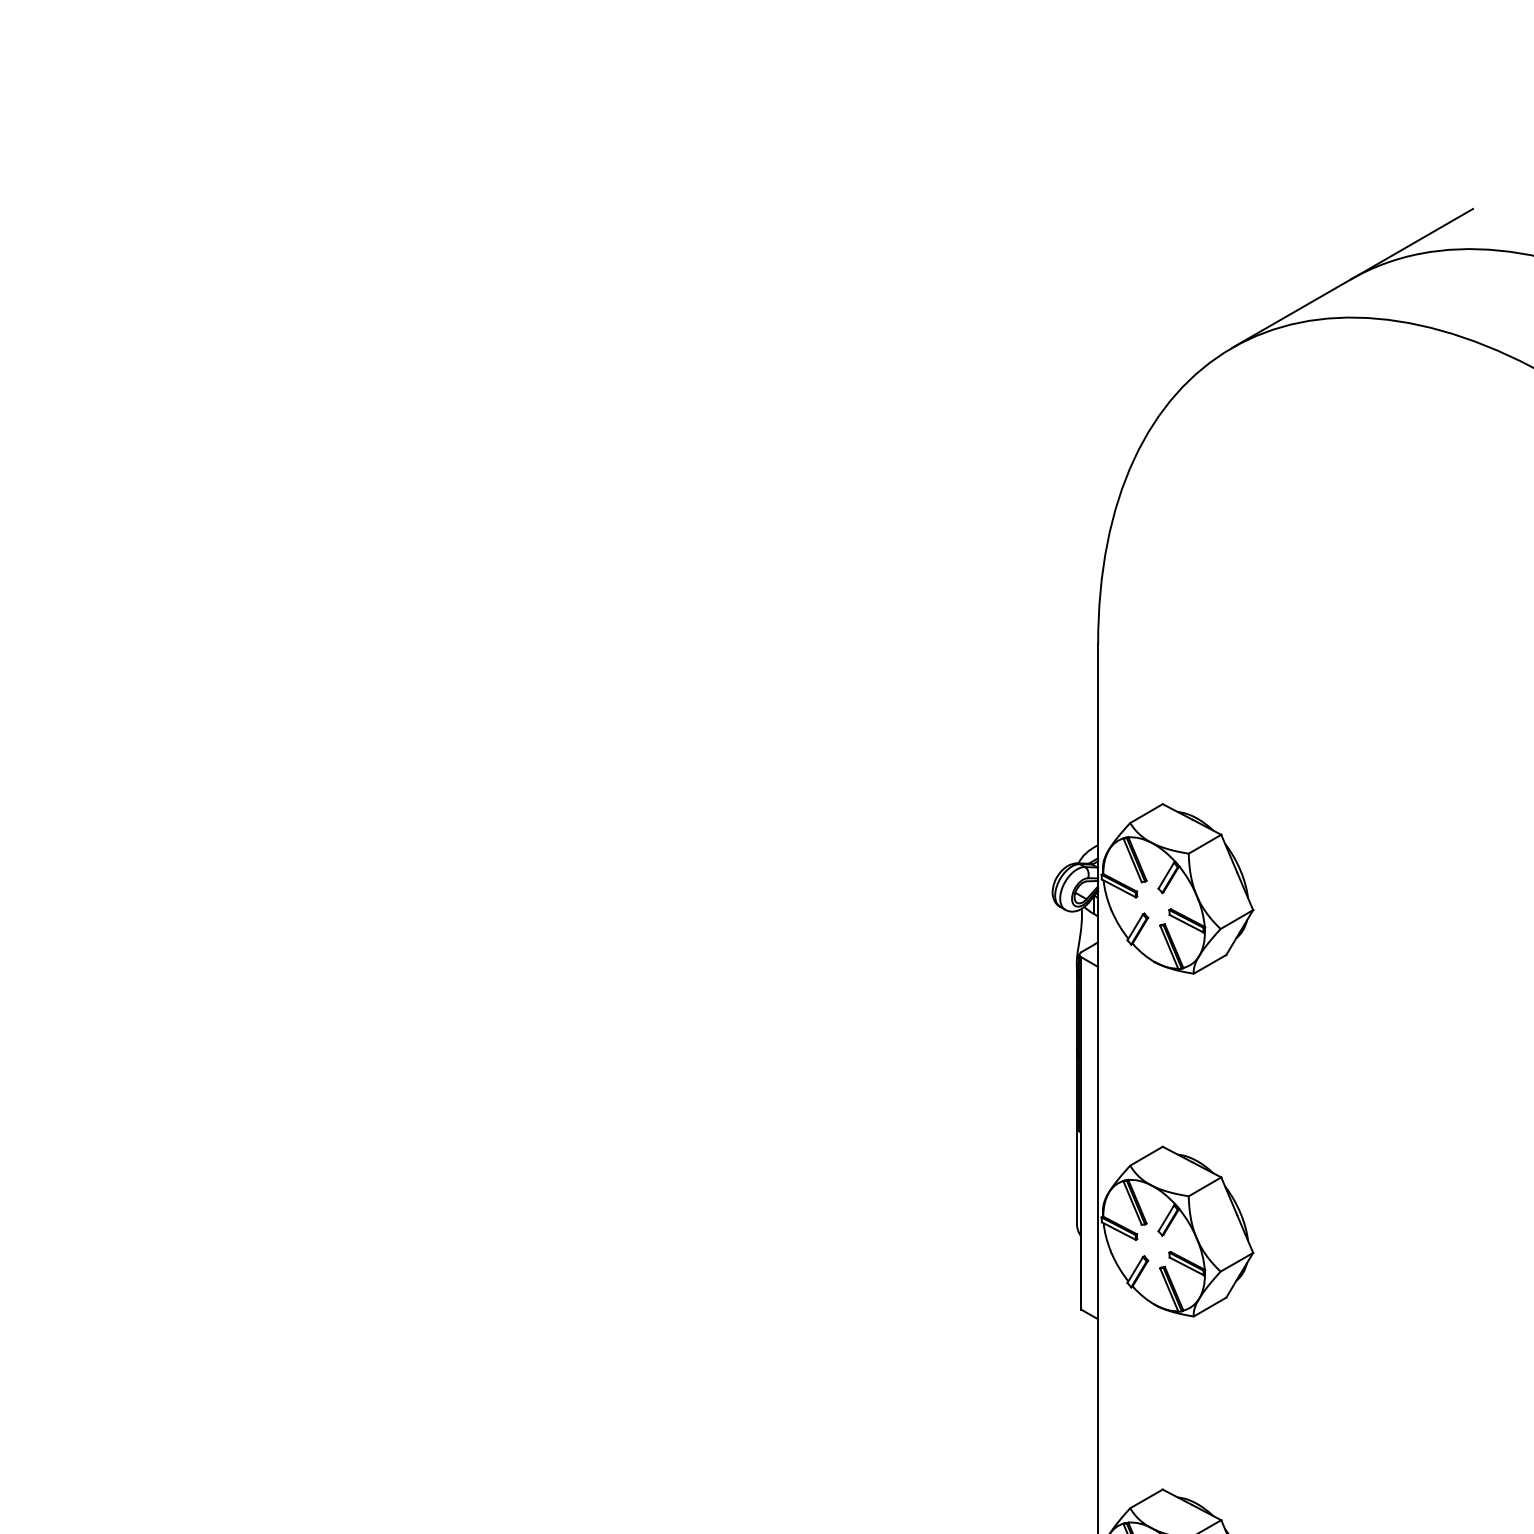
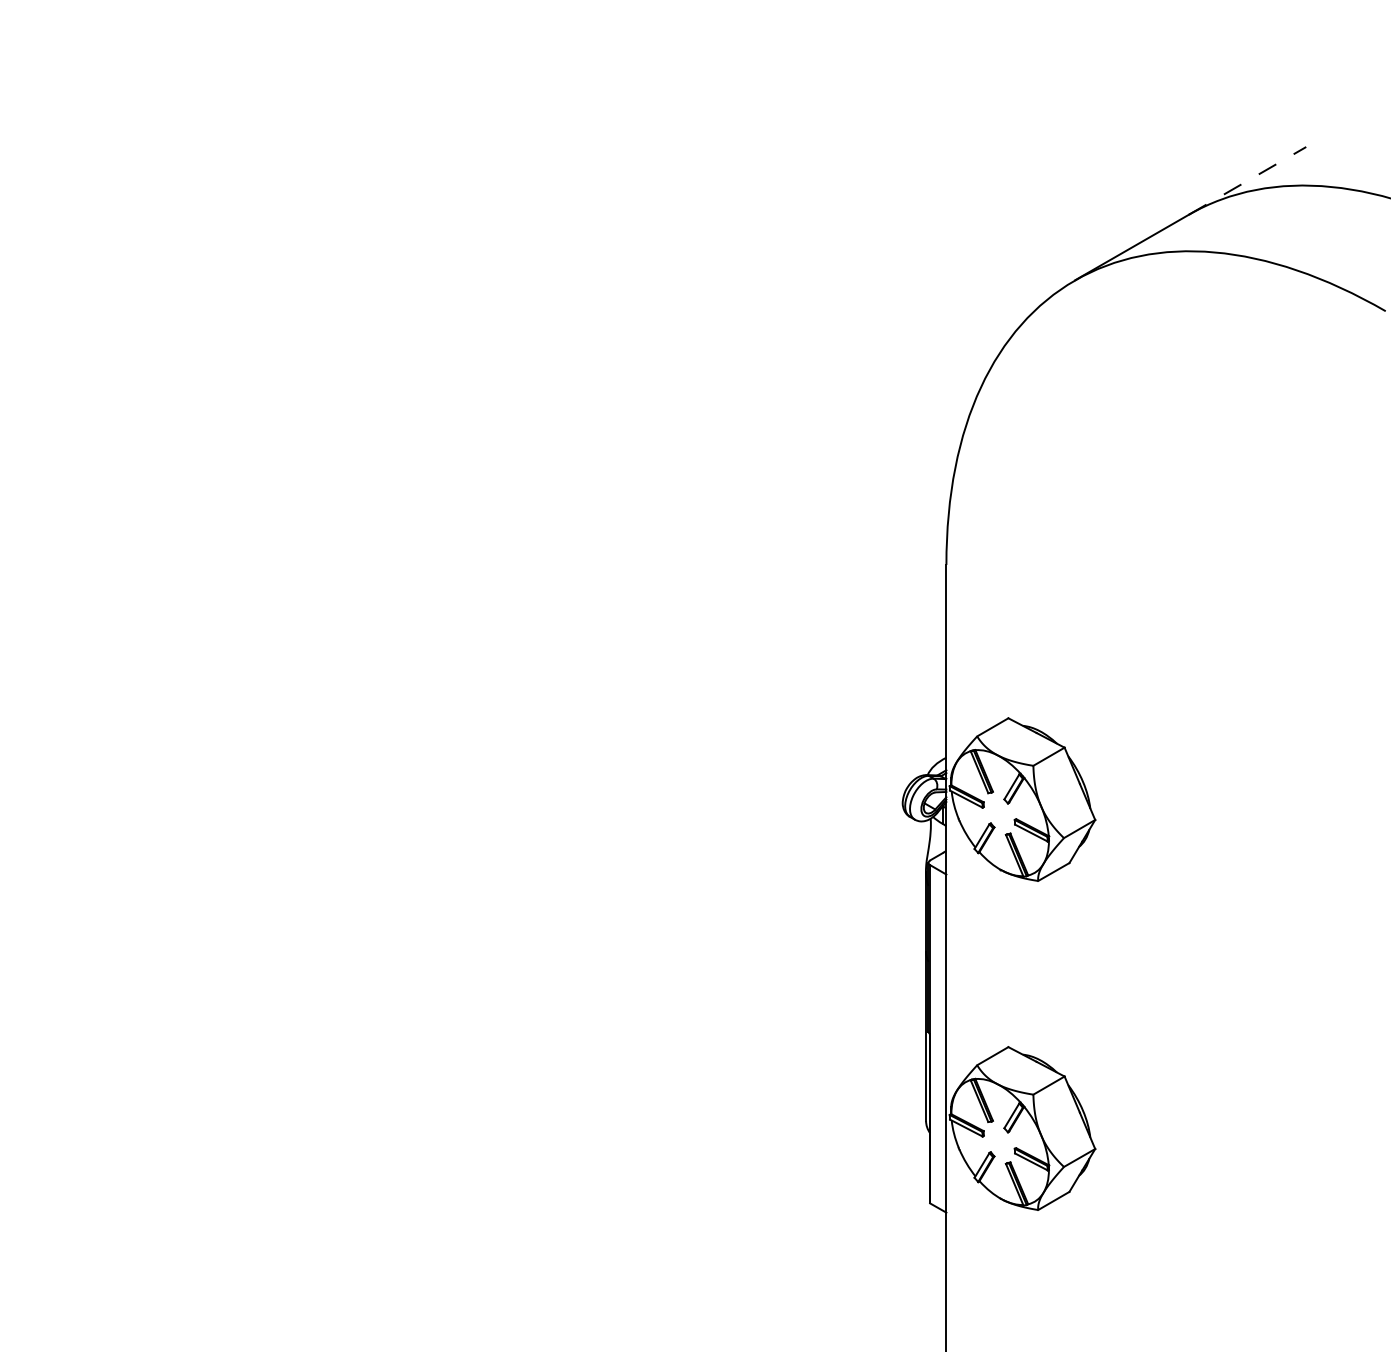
line: (1412, 243) -> (1248, 180), solid -> dashed

